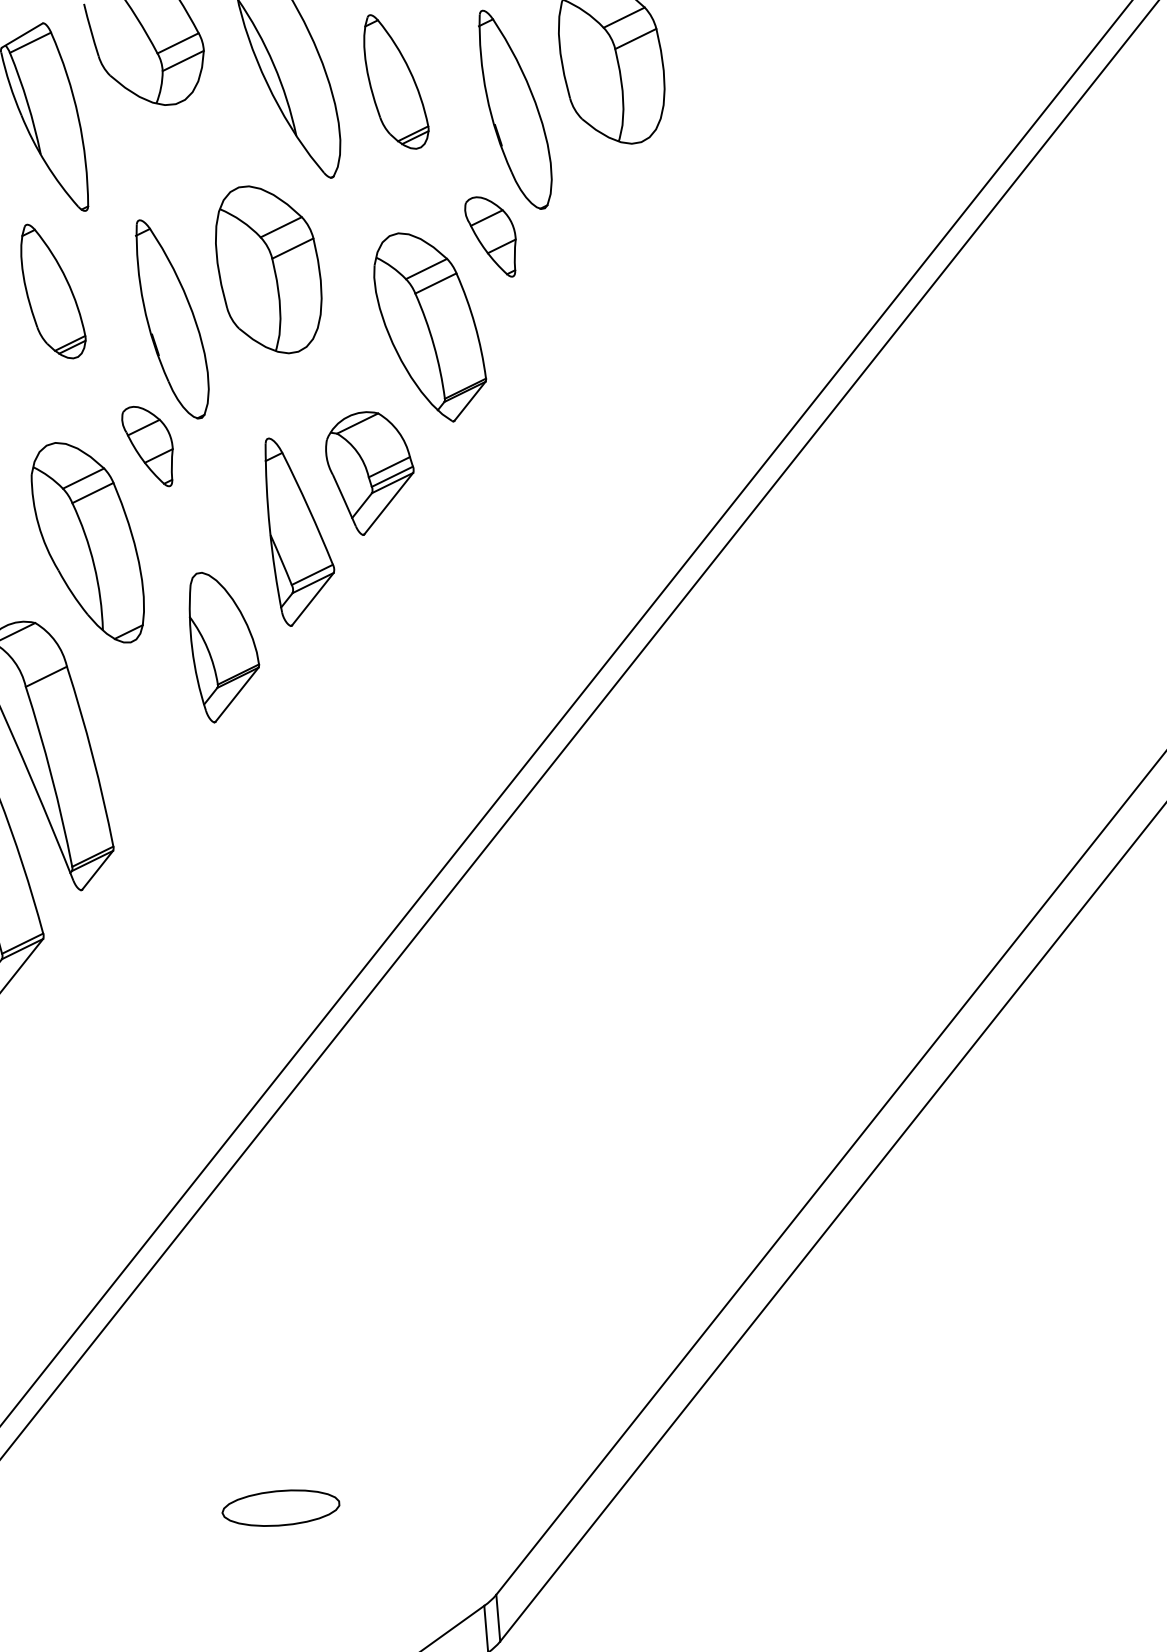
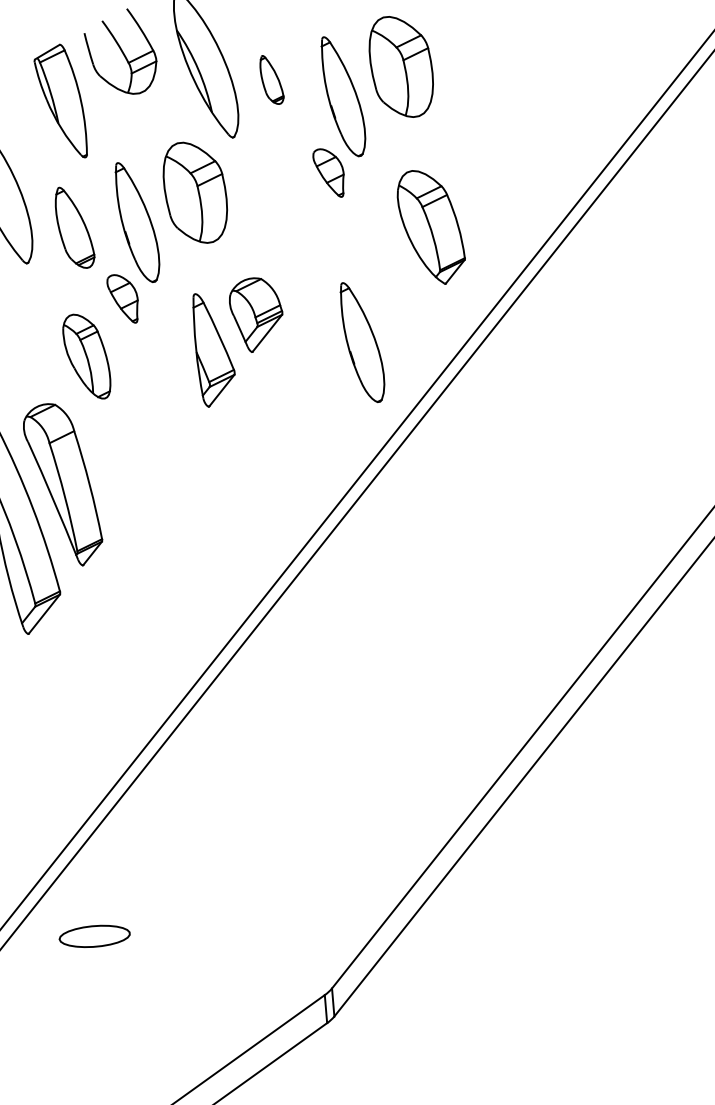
part: (395, 81) -> (271, 79), size x0.6
part: (52, 290) -> (74, 227), moved
part: (428, 327) -> (430, 227), moved
part: (547, 519) -> (362, 342), added
part: (87, 542) -> (86, 356), size x0.7
part: (223, 647) -> (168, 419), removed
part: (280, 1506) -> (94, 935), moved

